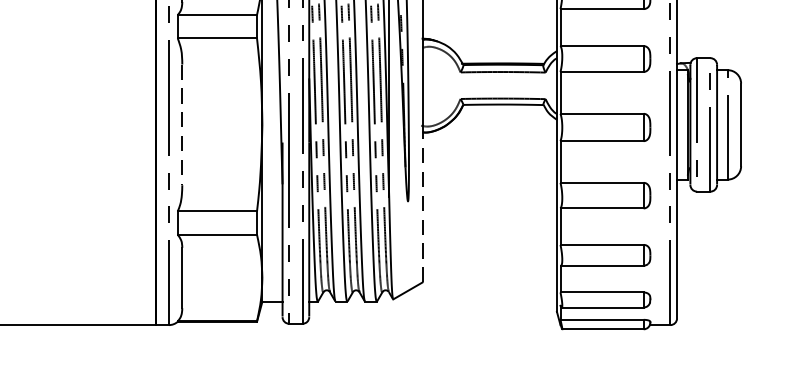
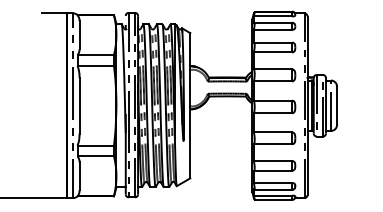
line: (182, 124) -> (79, 105), dashed -> solid
line: (423, 202) -> (190, 141), dashed -> solid

